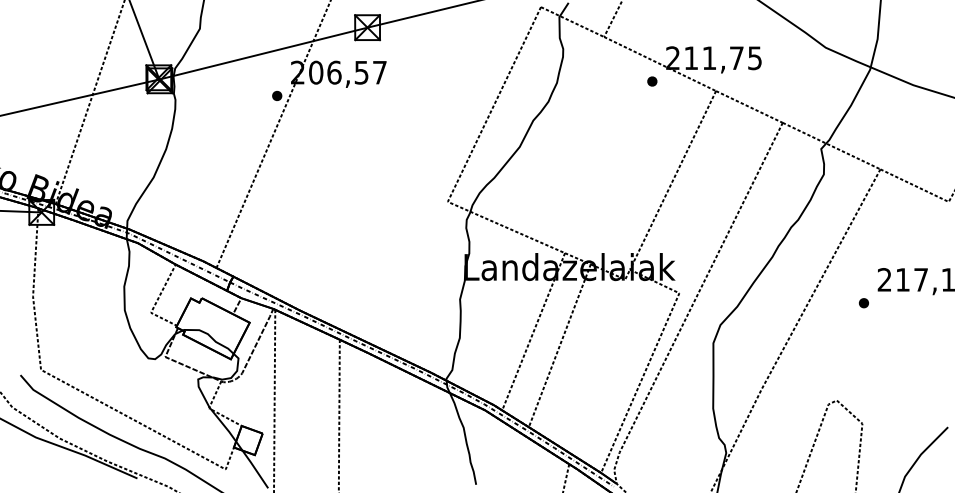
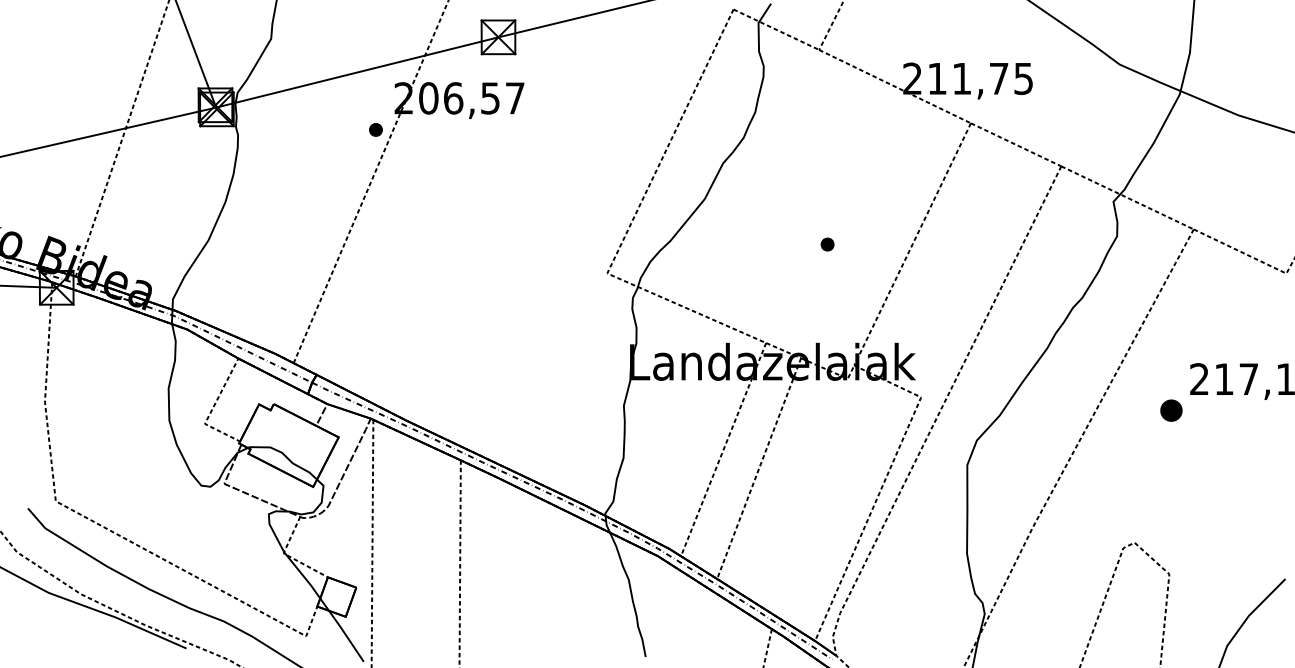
part: (652, 81) -> (827, 244), moved
part: (863, 303) -> (1170, 411), size x1.6

